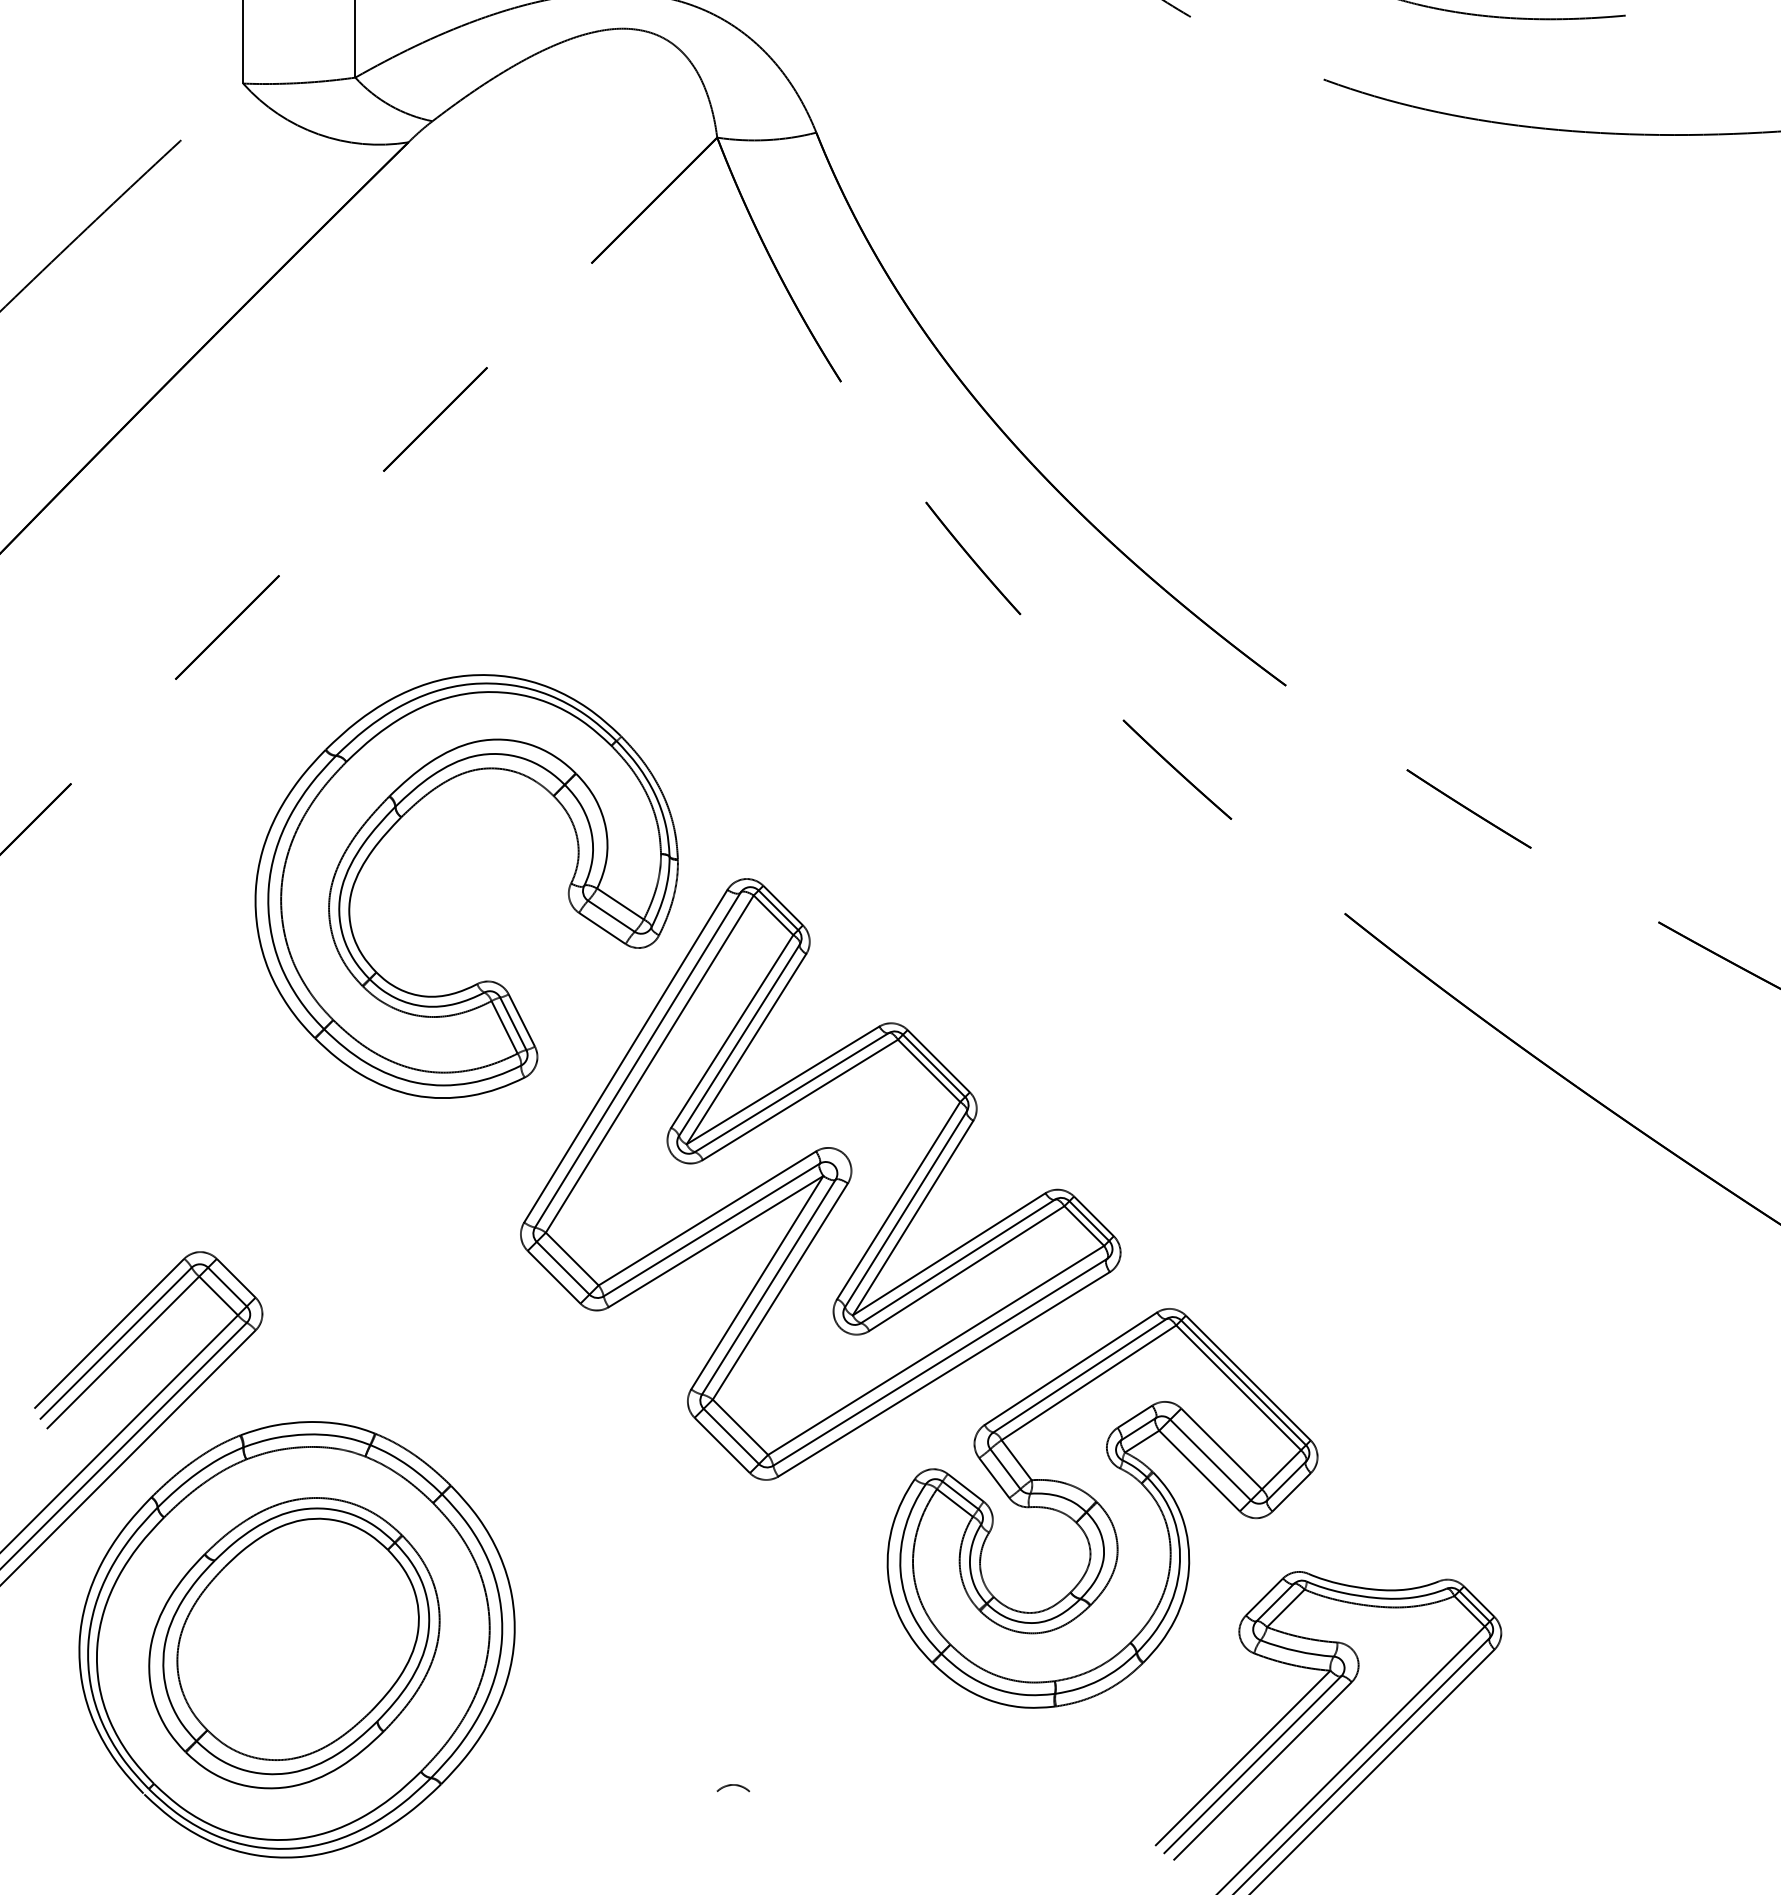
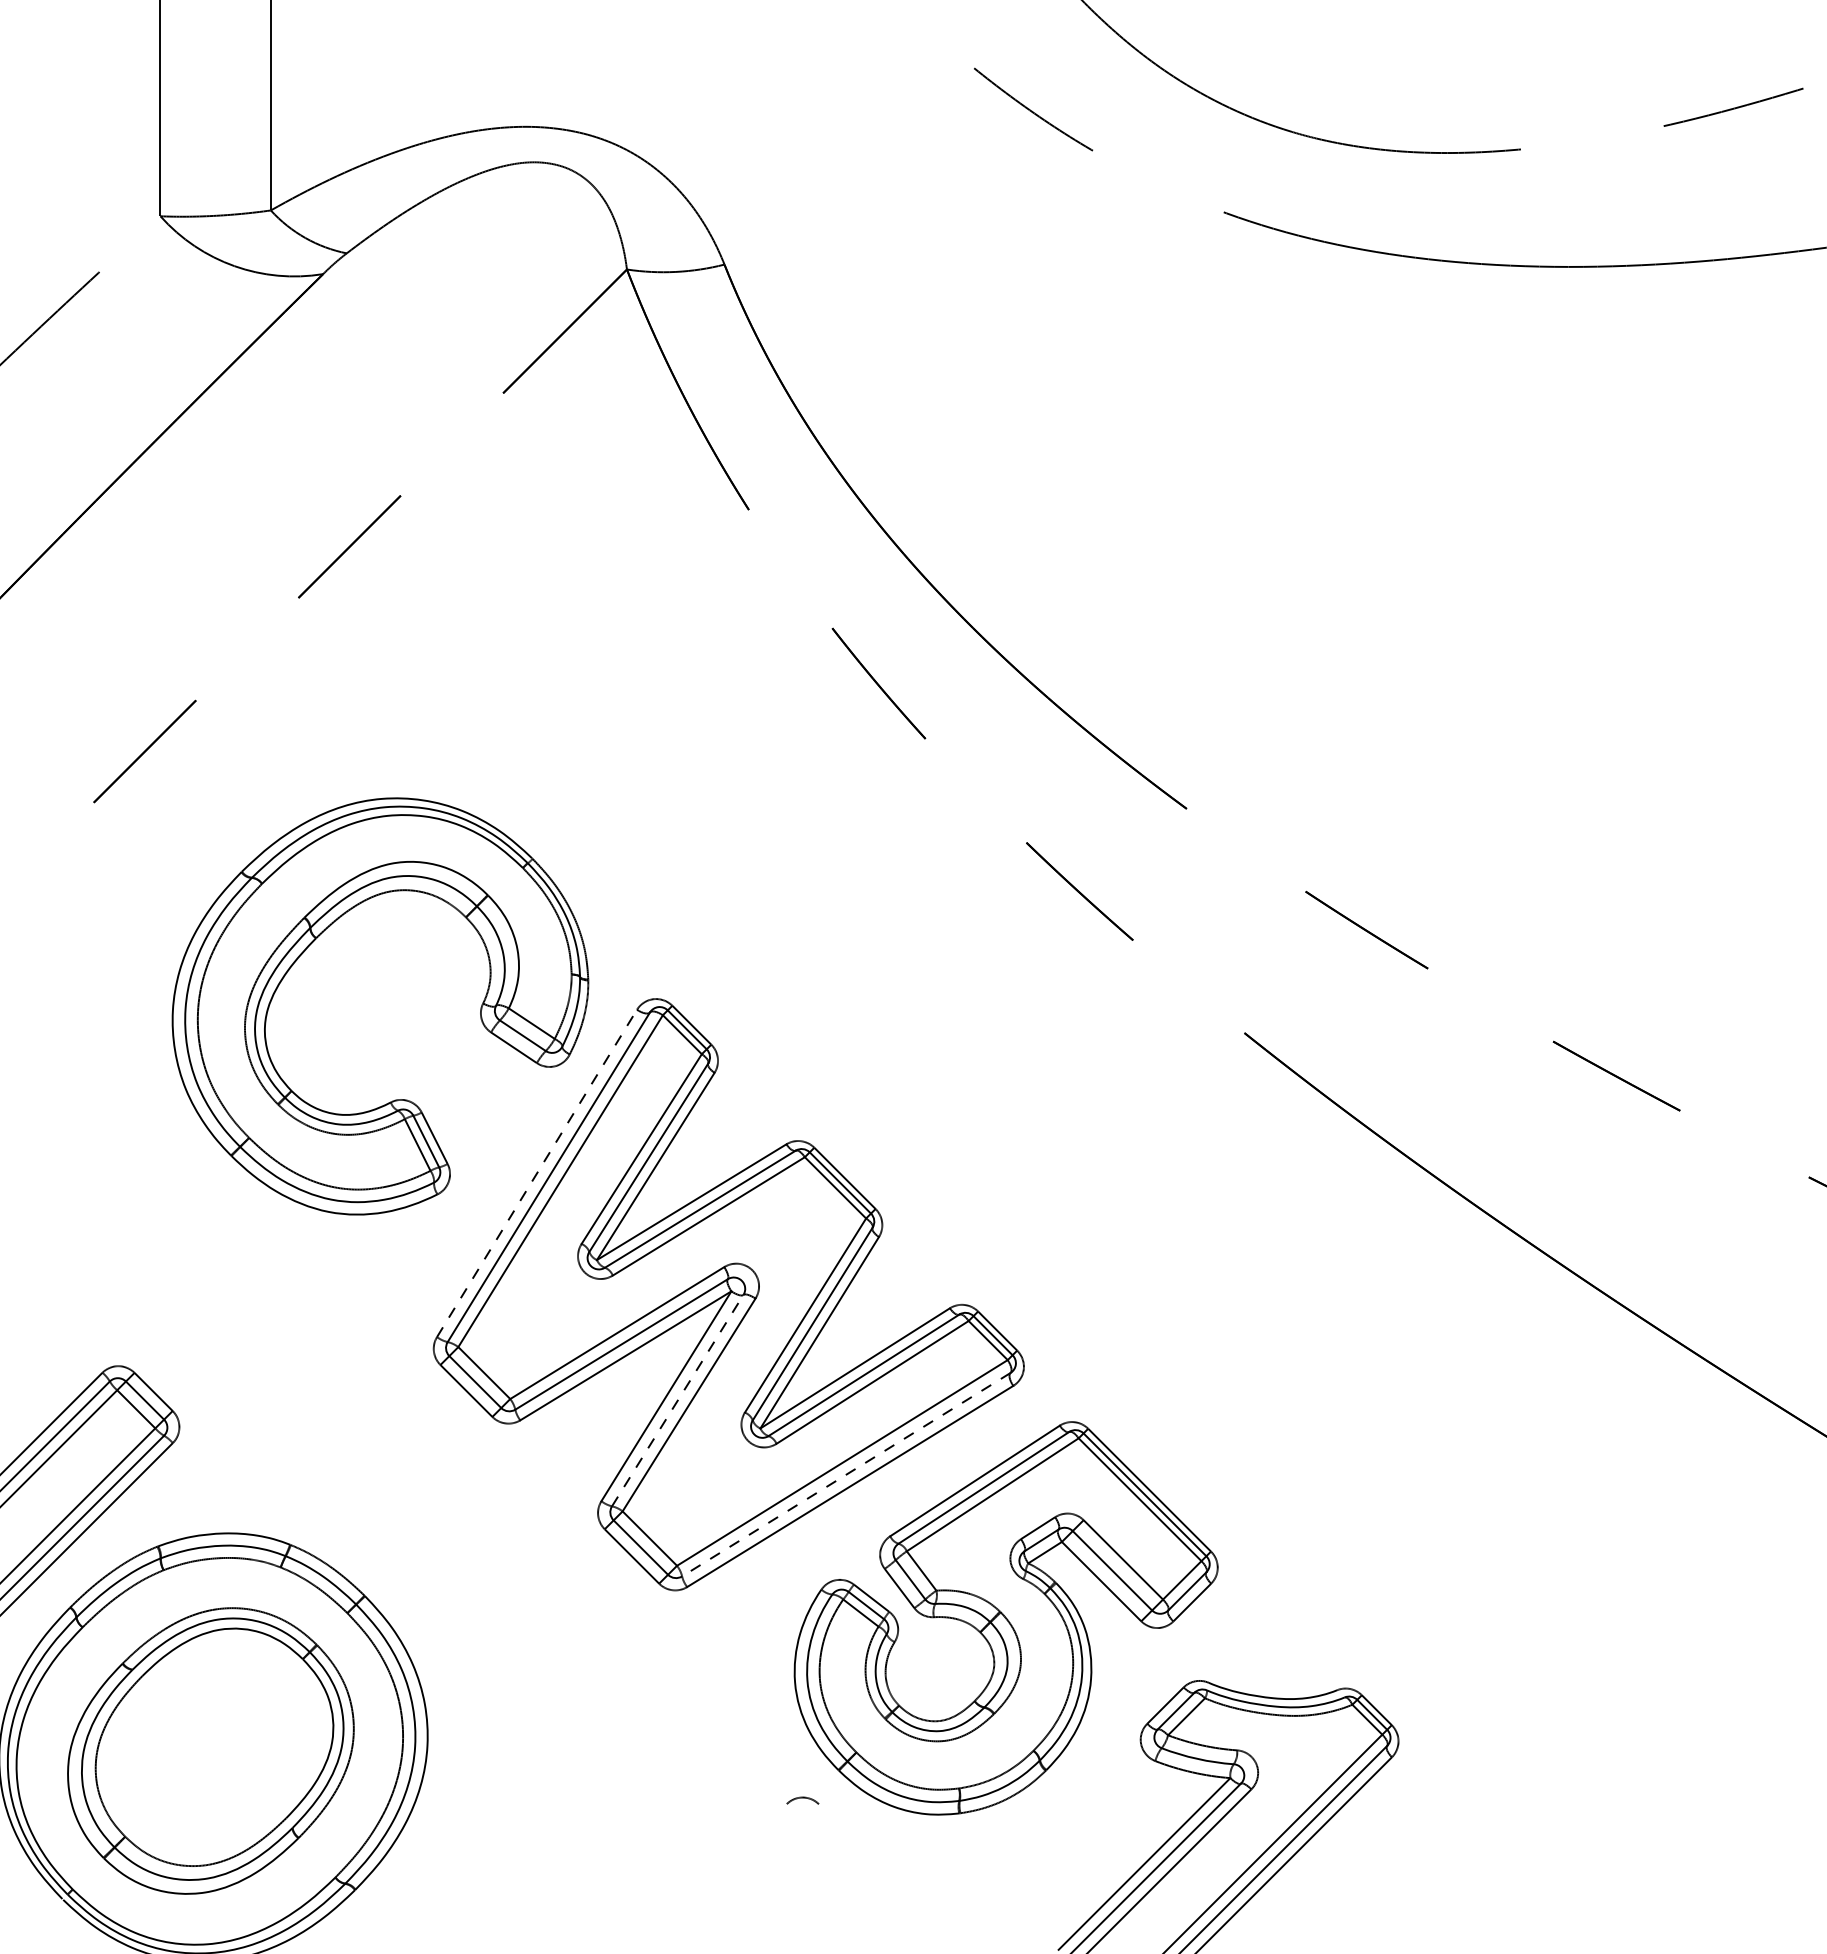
line: (626, 1056) -> (537, 1173), solid -> dashed
line: (769, 1286) -> (678, 1400), solid -> dashed
line: (939, 1362) -> (845, 1474), solid -> dashed
curve: (733, 1785) -> (802, 1798), moved

